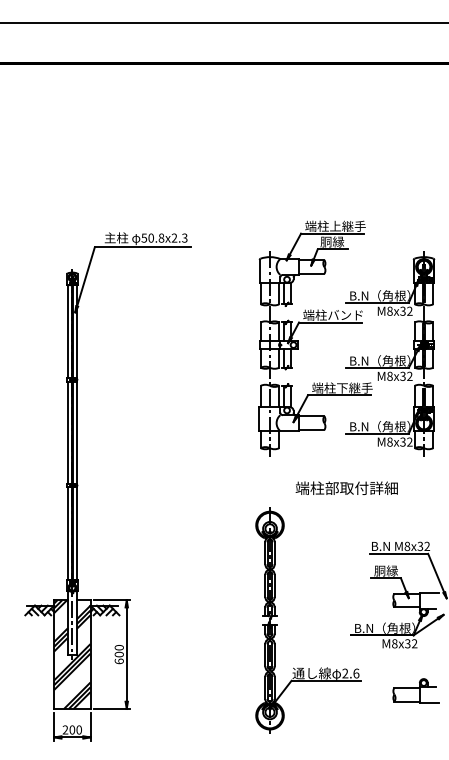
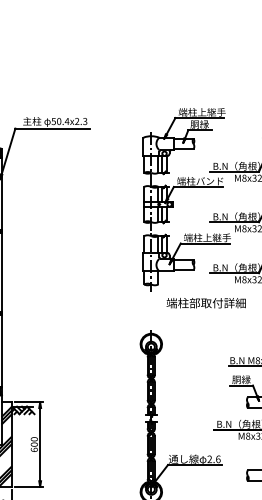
text: (161, 237) -> (67, 121), 50.8x2.3 -> 50.4x2.3
text: (342, 387) -> (207, 237), 端柱下継手 -> 端柱上継手
text: (346, 487) -> (206, 302), moved

